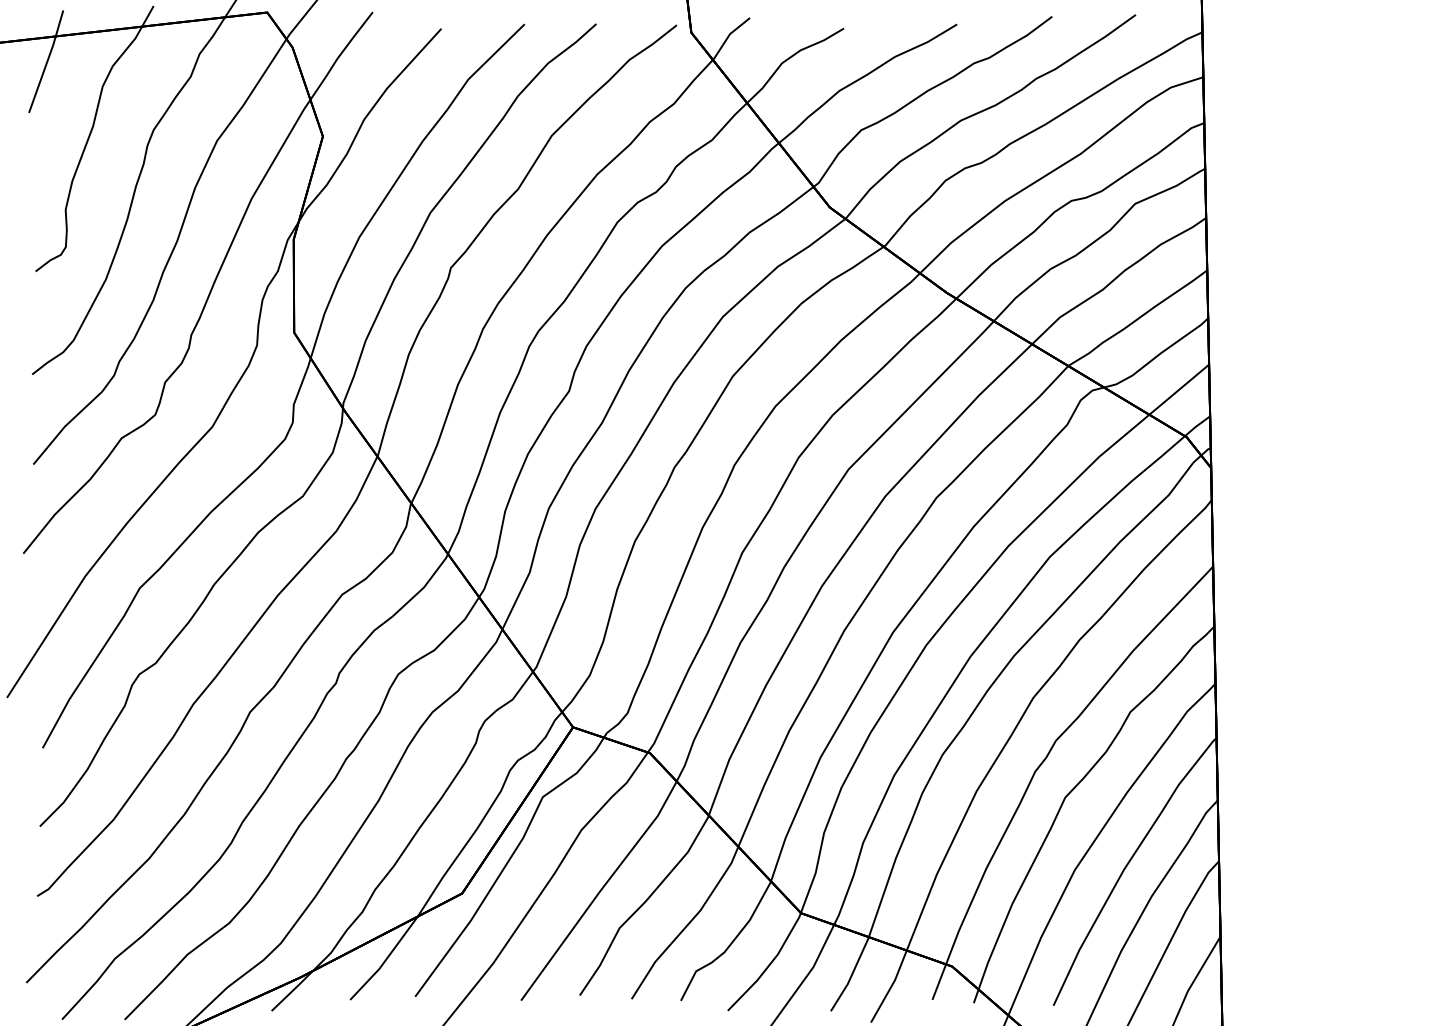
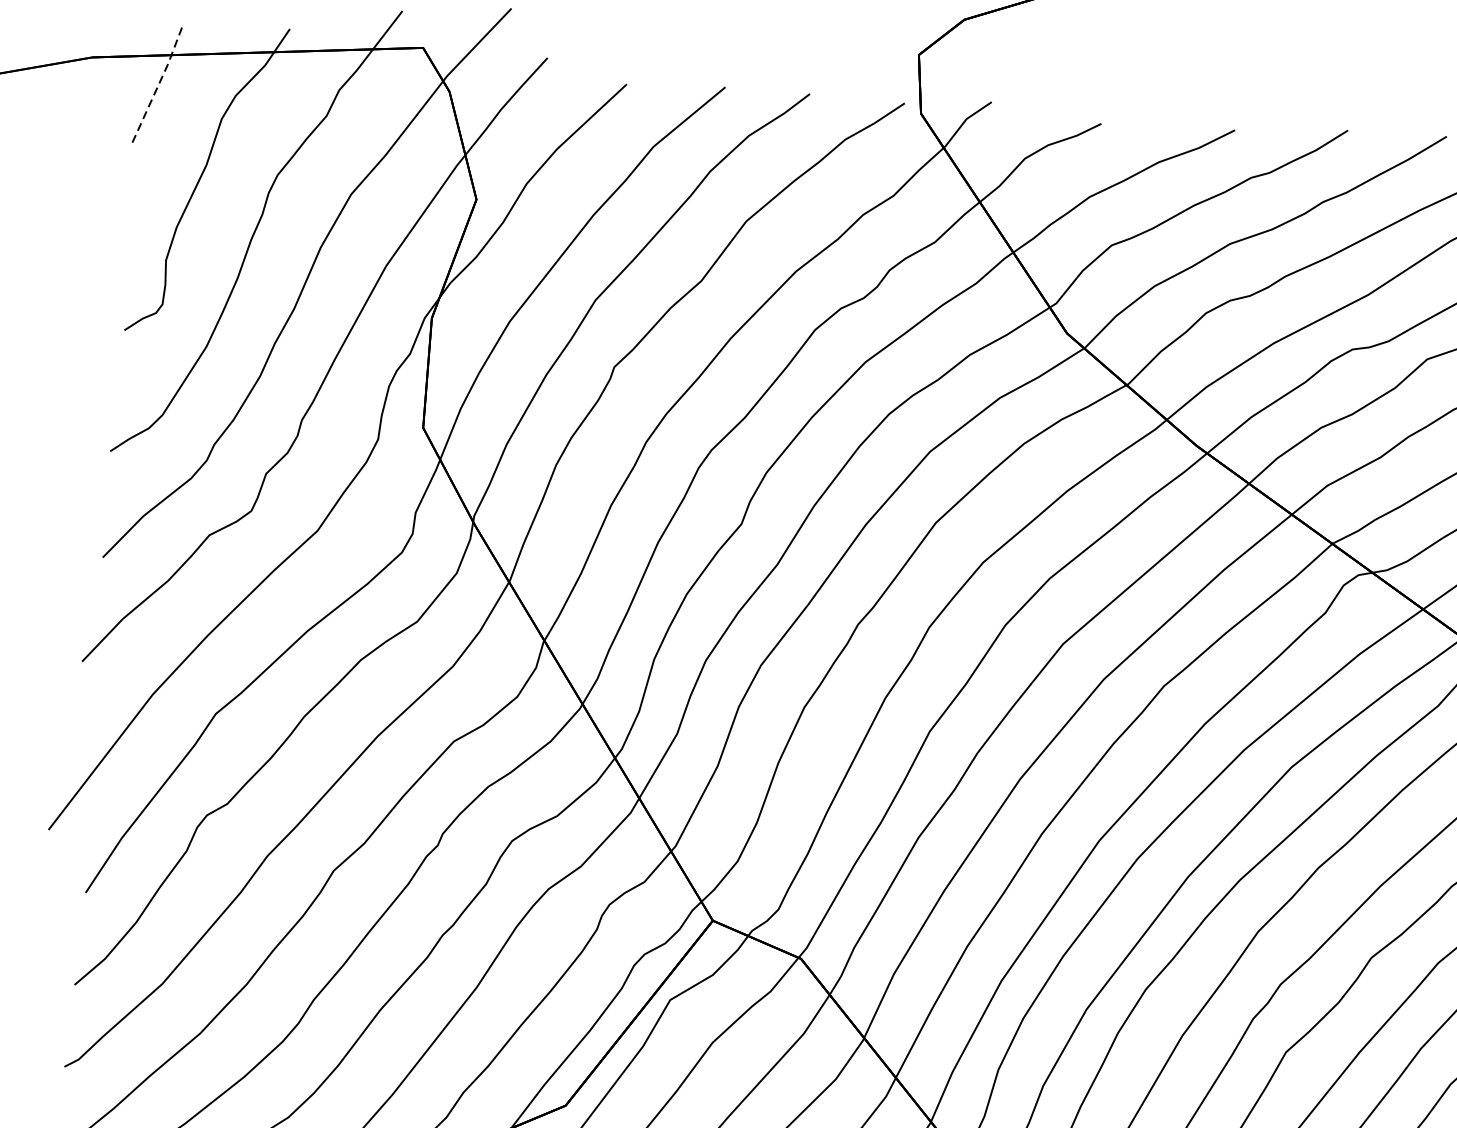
line: (47, 60) -> (159, 82), solid -> dashed

